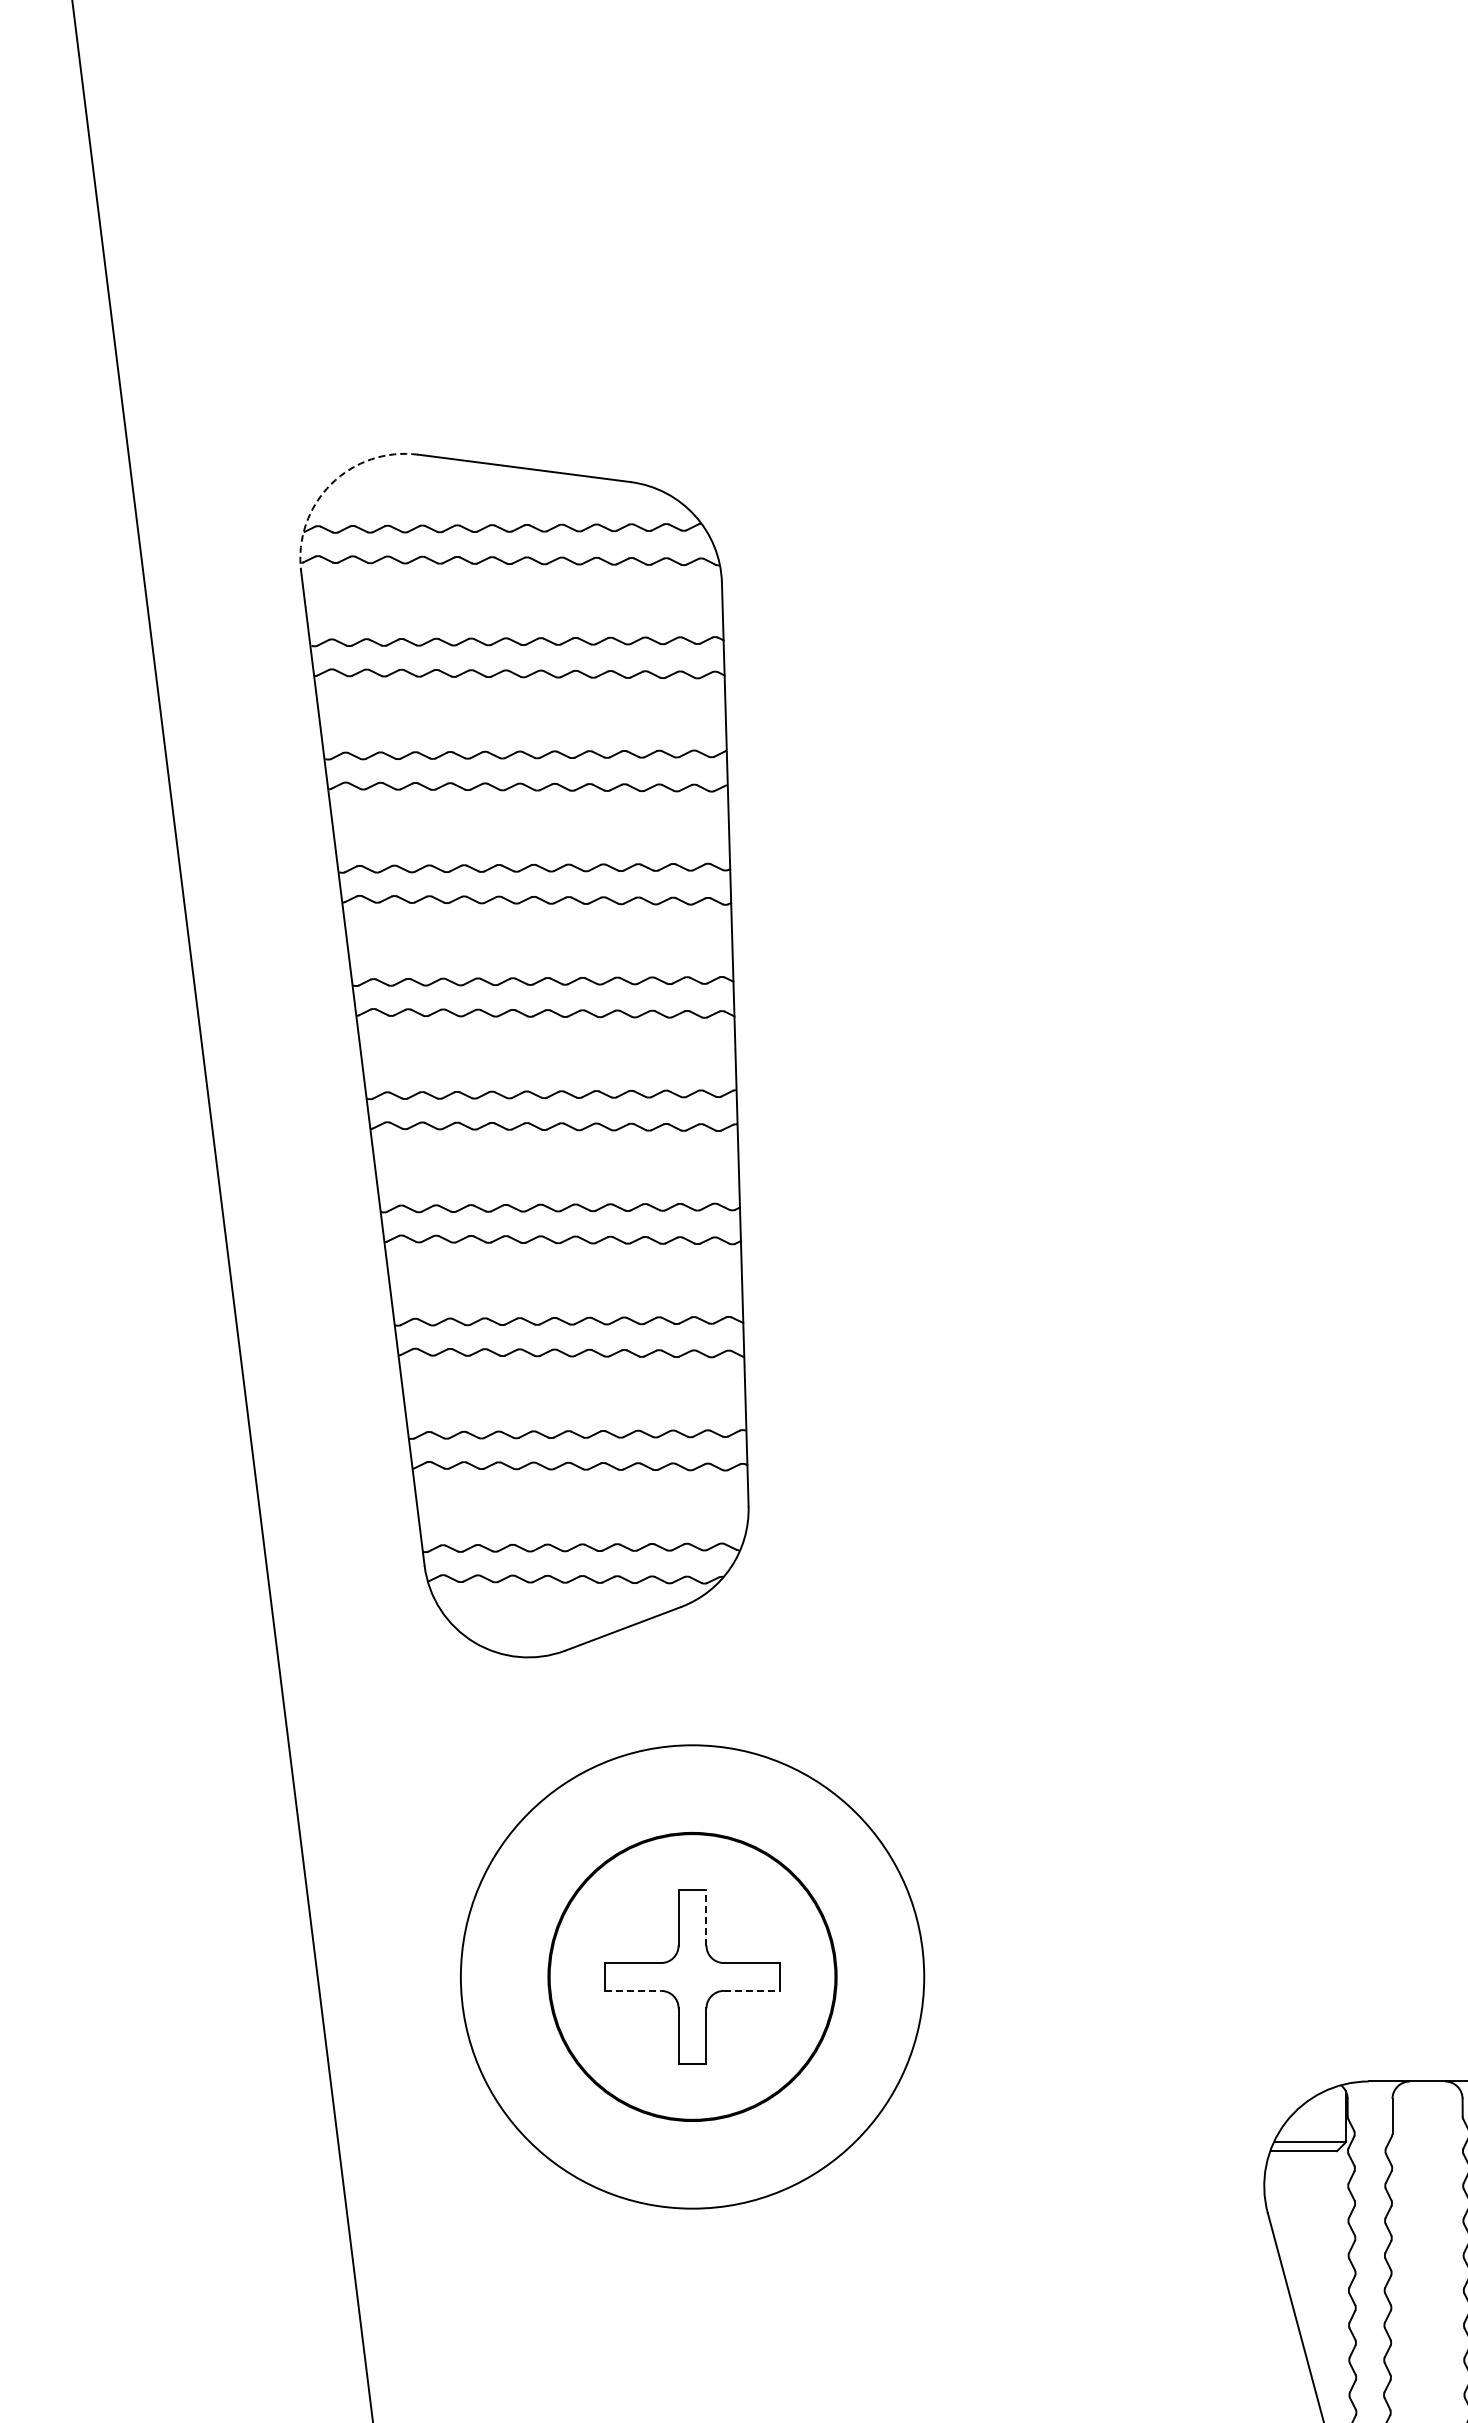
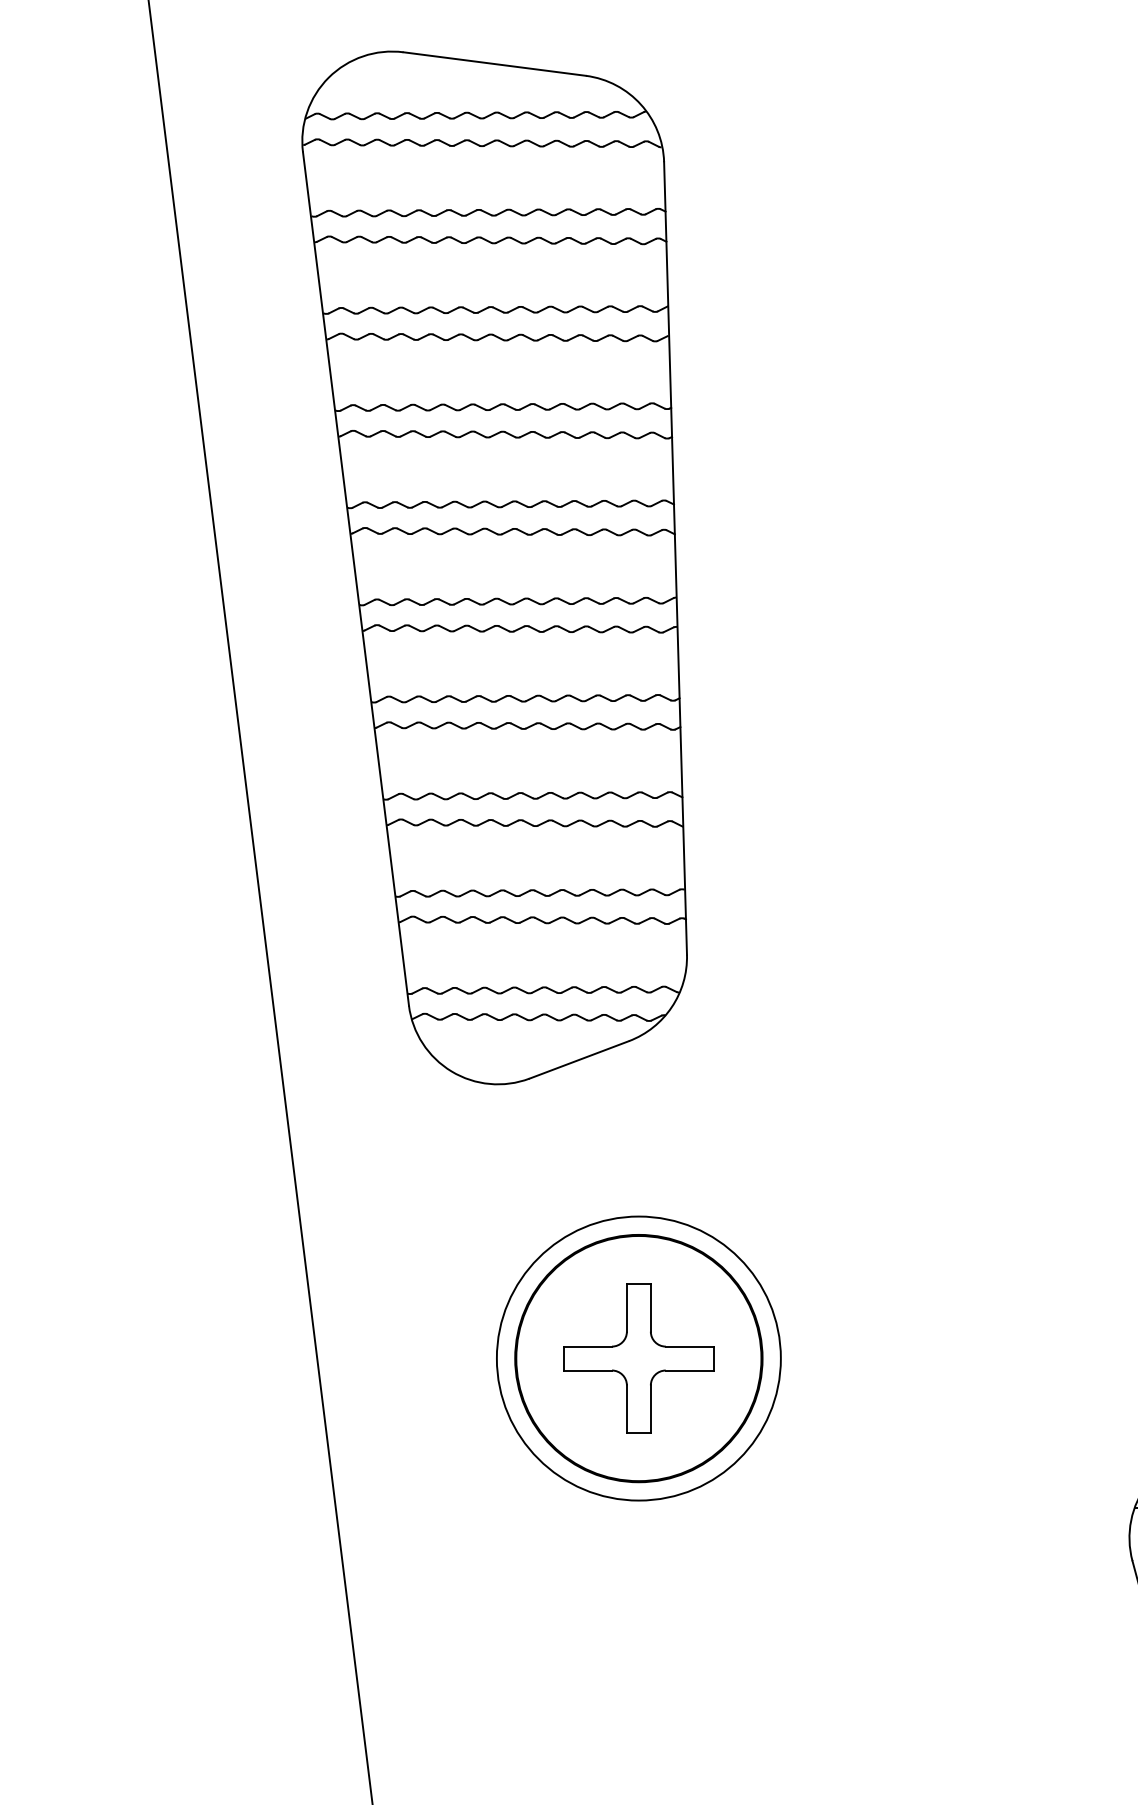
arc: (331, 484) -> (329, 77), dashed -> solid
line: (706, 1917) -> (650, 1307), dashed -> solid
circle: (692, 1976) -> (638, 1358), size x0.71
line: (633, 1990) -> (588, 1370), dashed -> solid
line: (751, 1990) -> (689, 1370), dashed -> solid

